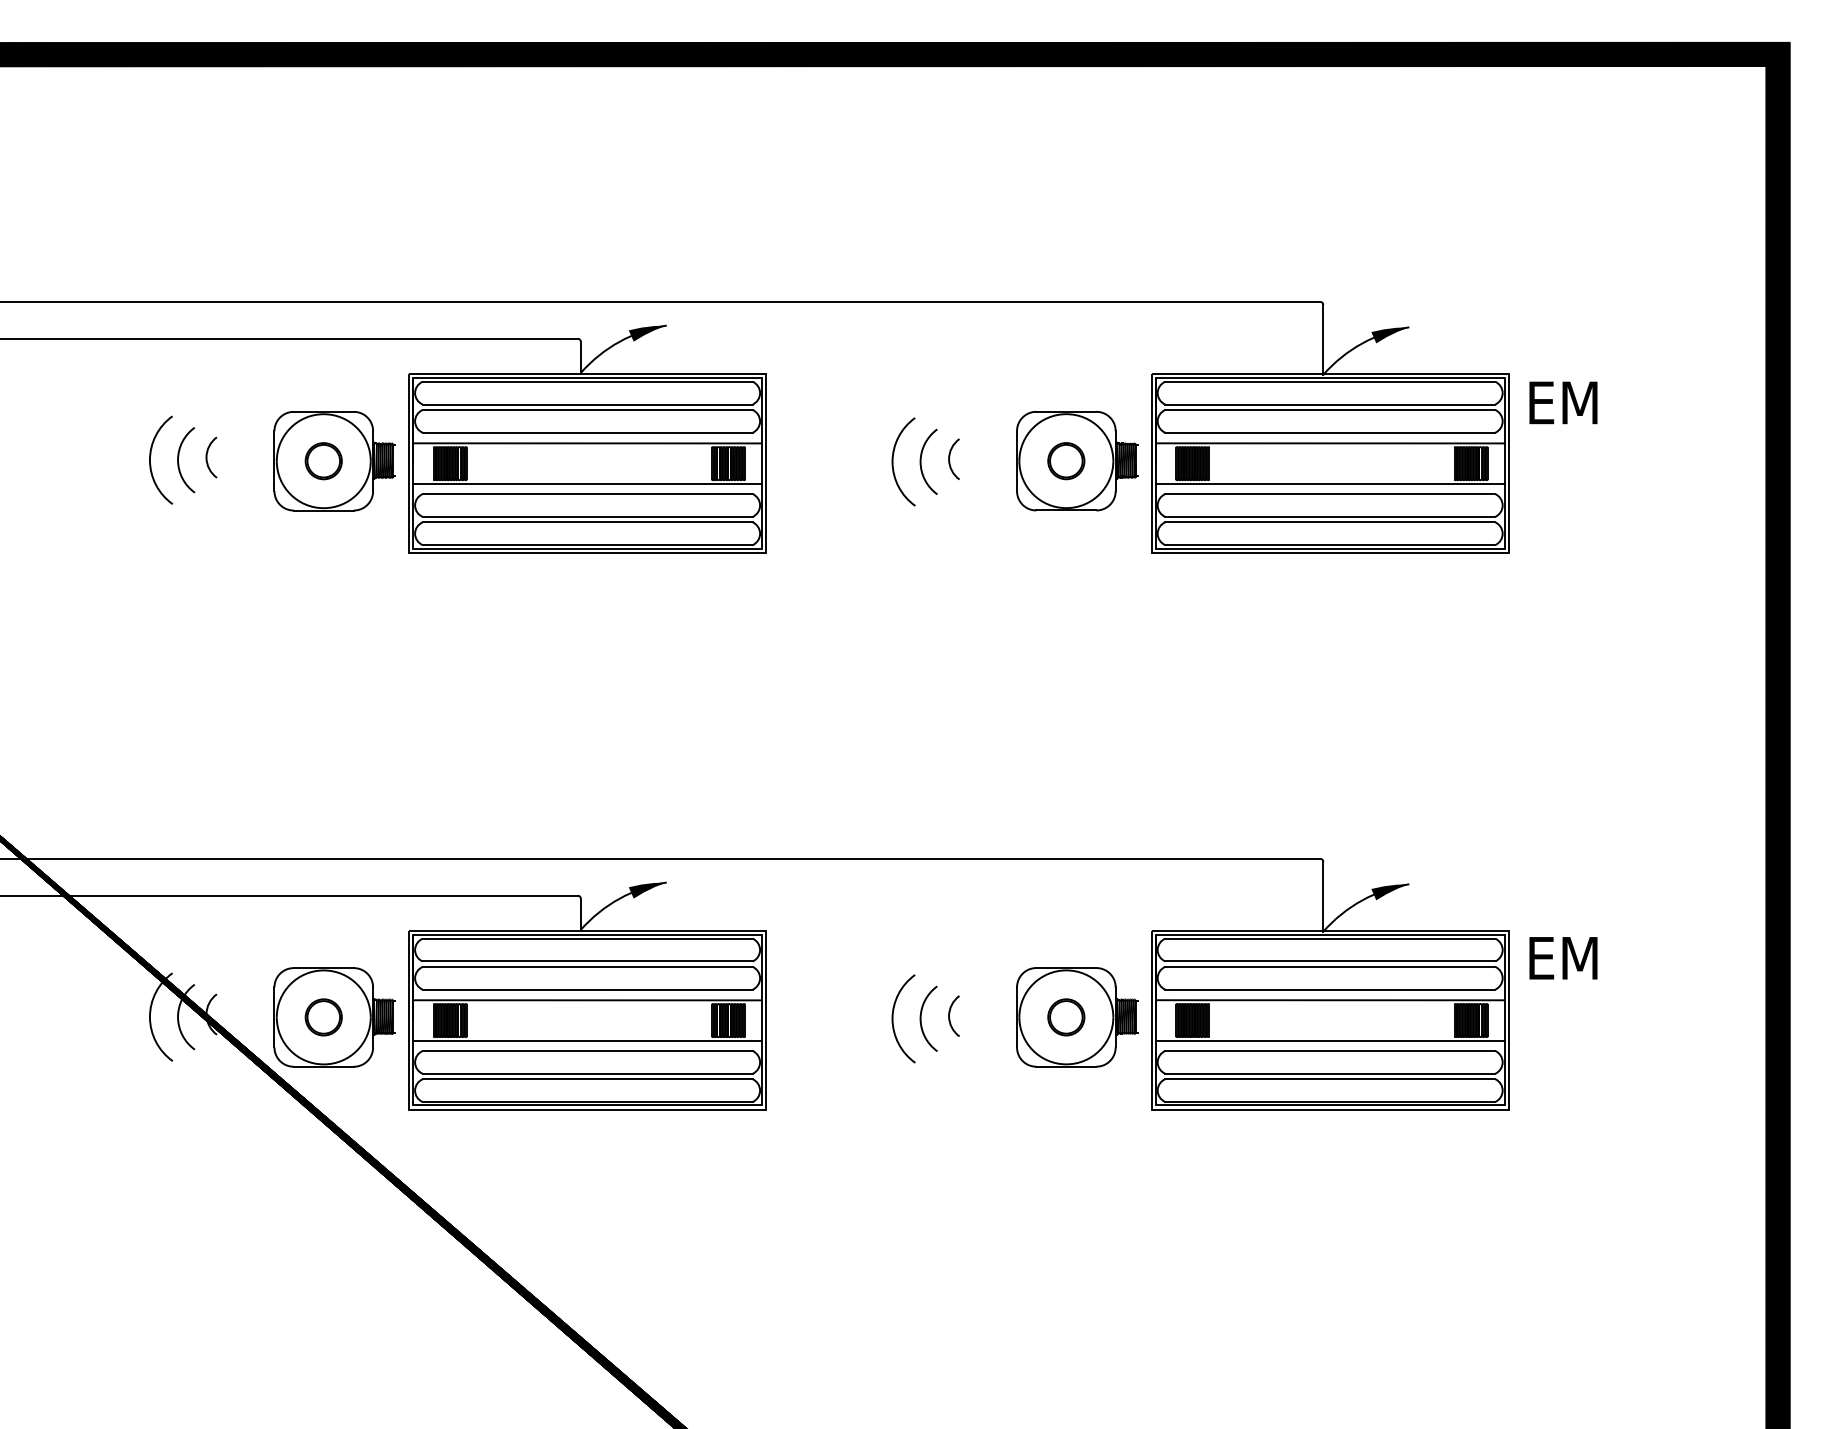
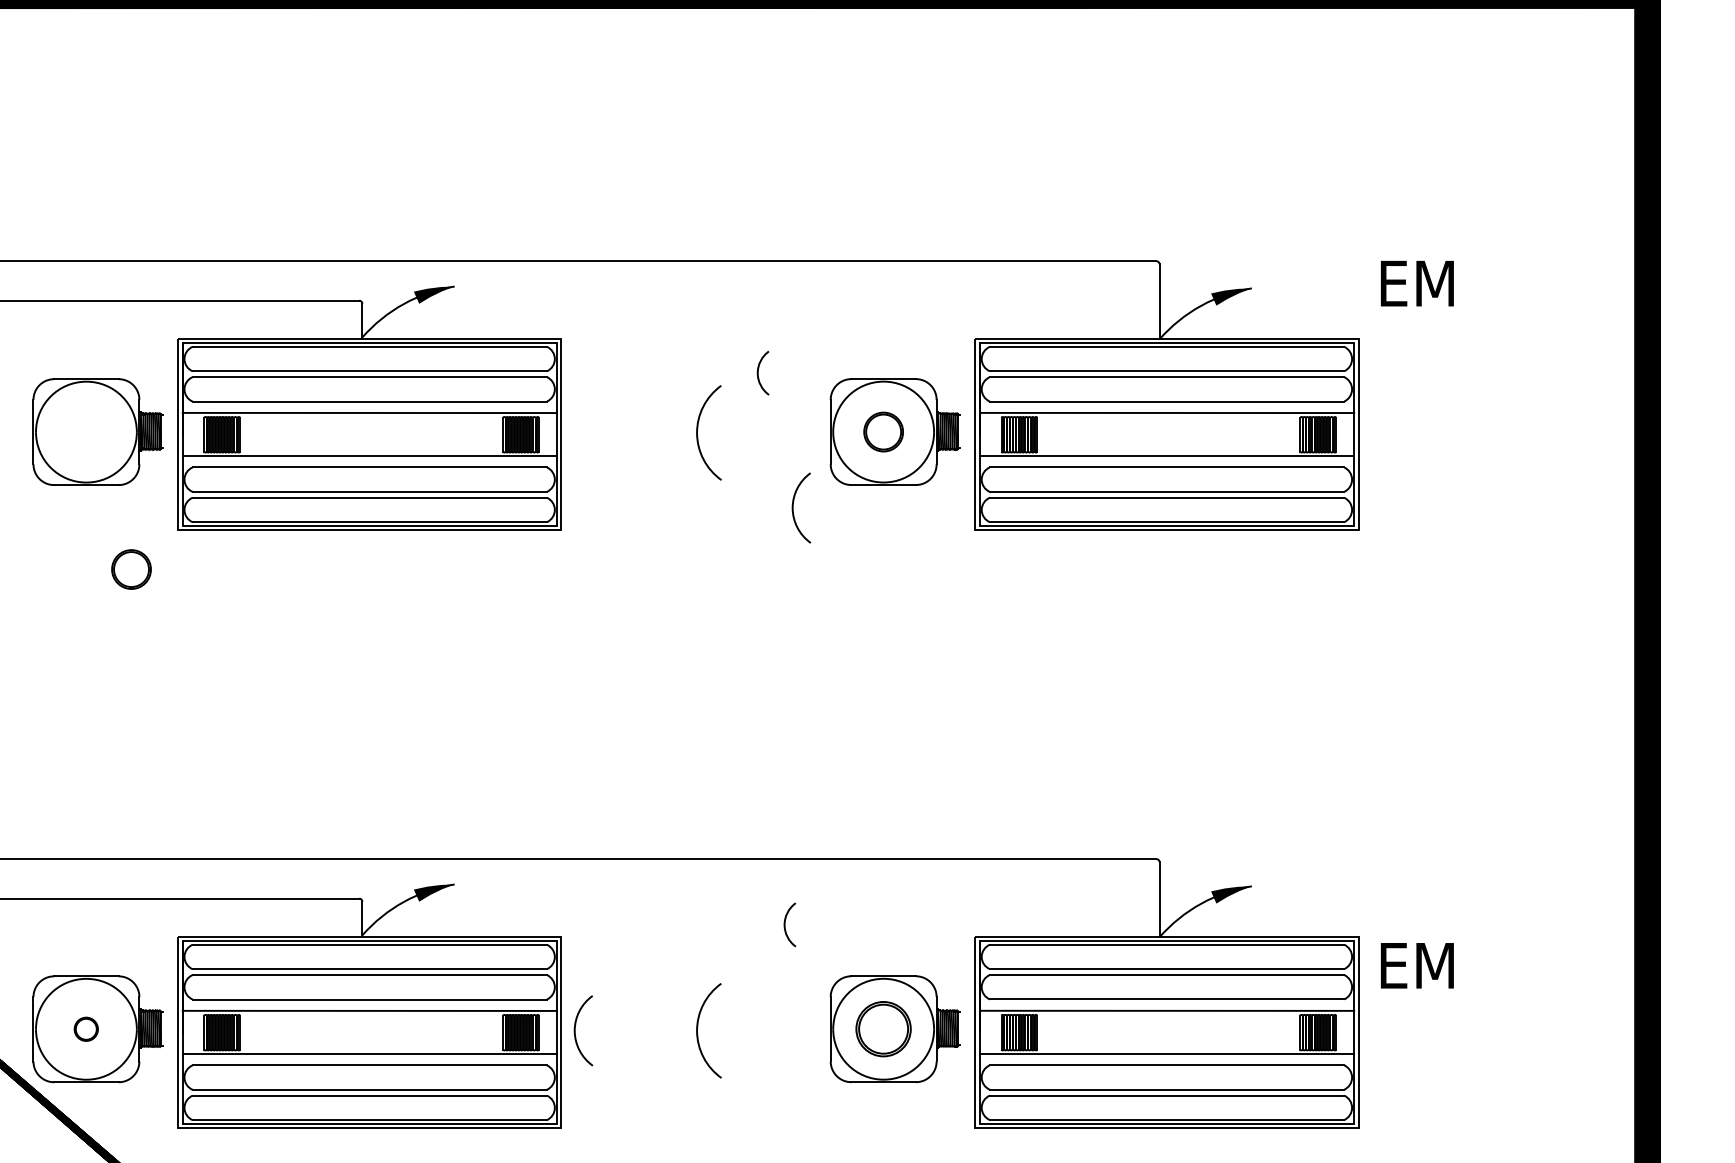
text: (1563, 402) -> (1417, 283), moved
arc: (950, 456) -> (759, 370), moved
part: (323, 461) -> (131, 569), moved
arc: (921, 461) -> (793, 507), moved
arc: (950, 1013) -> (786, 922), moved
part: (323, 1017) -> (86, 1029), size x0.6
part: (1066, 1017) -> (883, 1029), size x1.4
arc: (921, 1018) -> (575, 1030), moved

